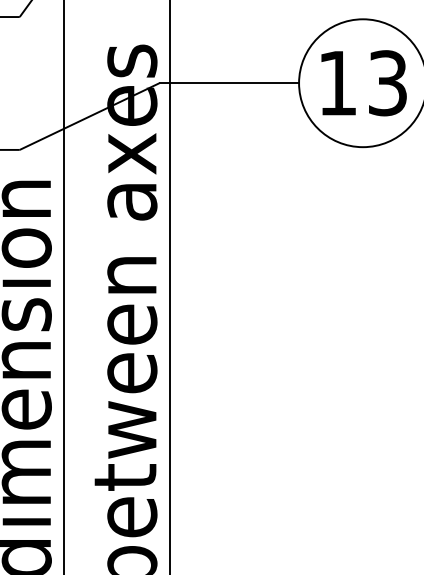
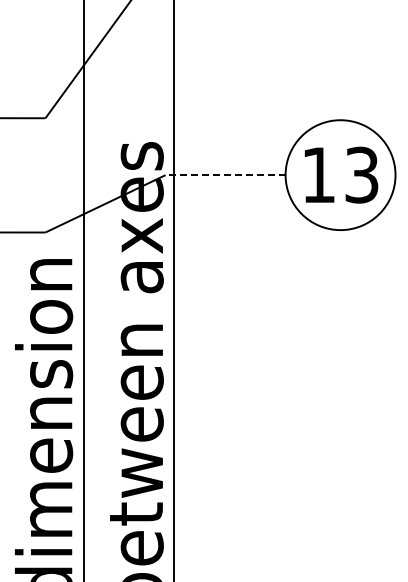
line: (229, 83) -> (225, 175), solid -> dashed

